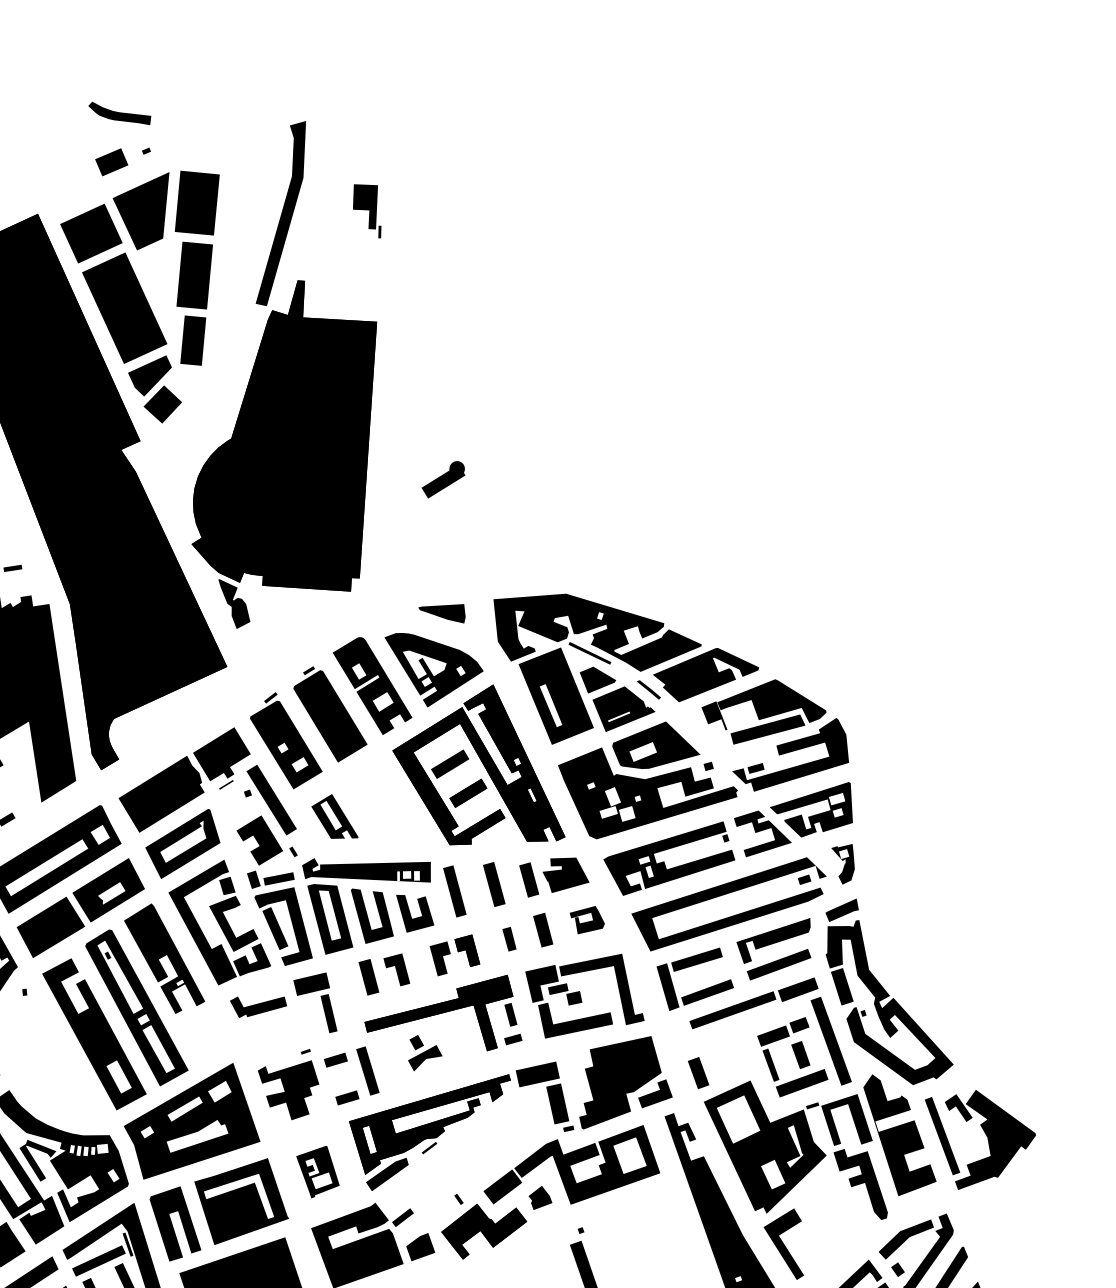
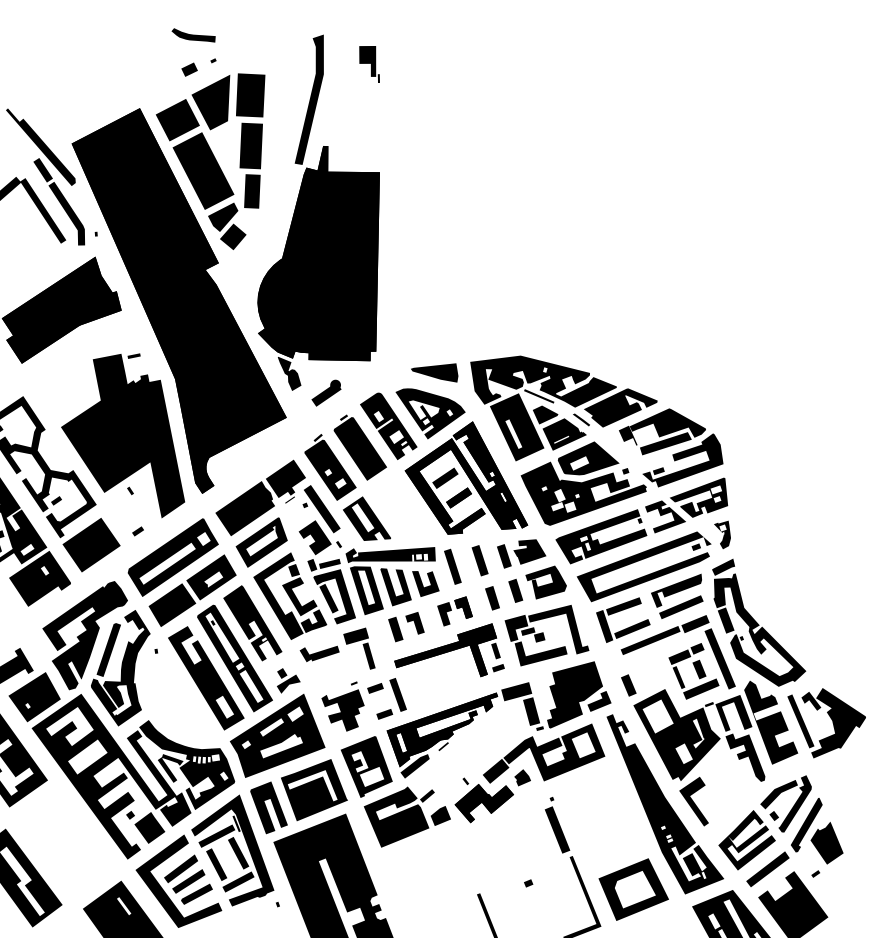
part: (111, 161) -> (189, 69), size x0.71
part: (367, 211) -> (369, 64), moved
part: (443, 478) -> (326, 392), moved
part: (441, 612) -> (434, 372), size x1.43
part: (334, 816) -> (366, 518), size x1.43
part: (586, 920) -> (545, 582), size x1.67
part: (509, 939) -> (492, 598), size x1.43
part: (425, 1053) -> (288, 680), moved
part: (317, 1171) -> (366, 766), size x1.67

